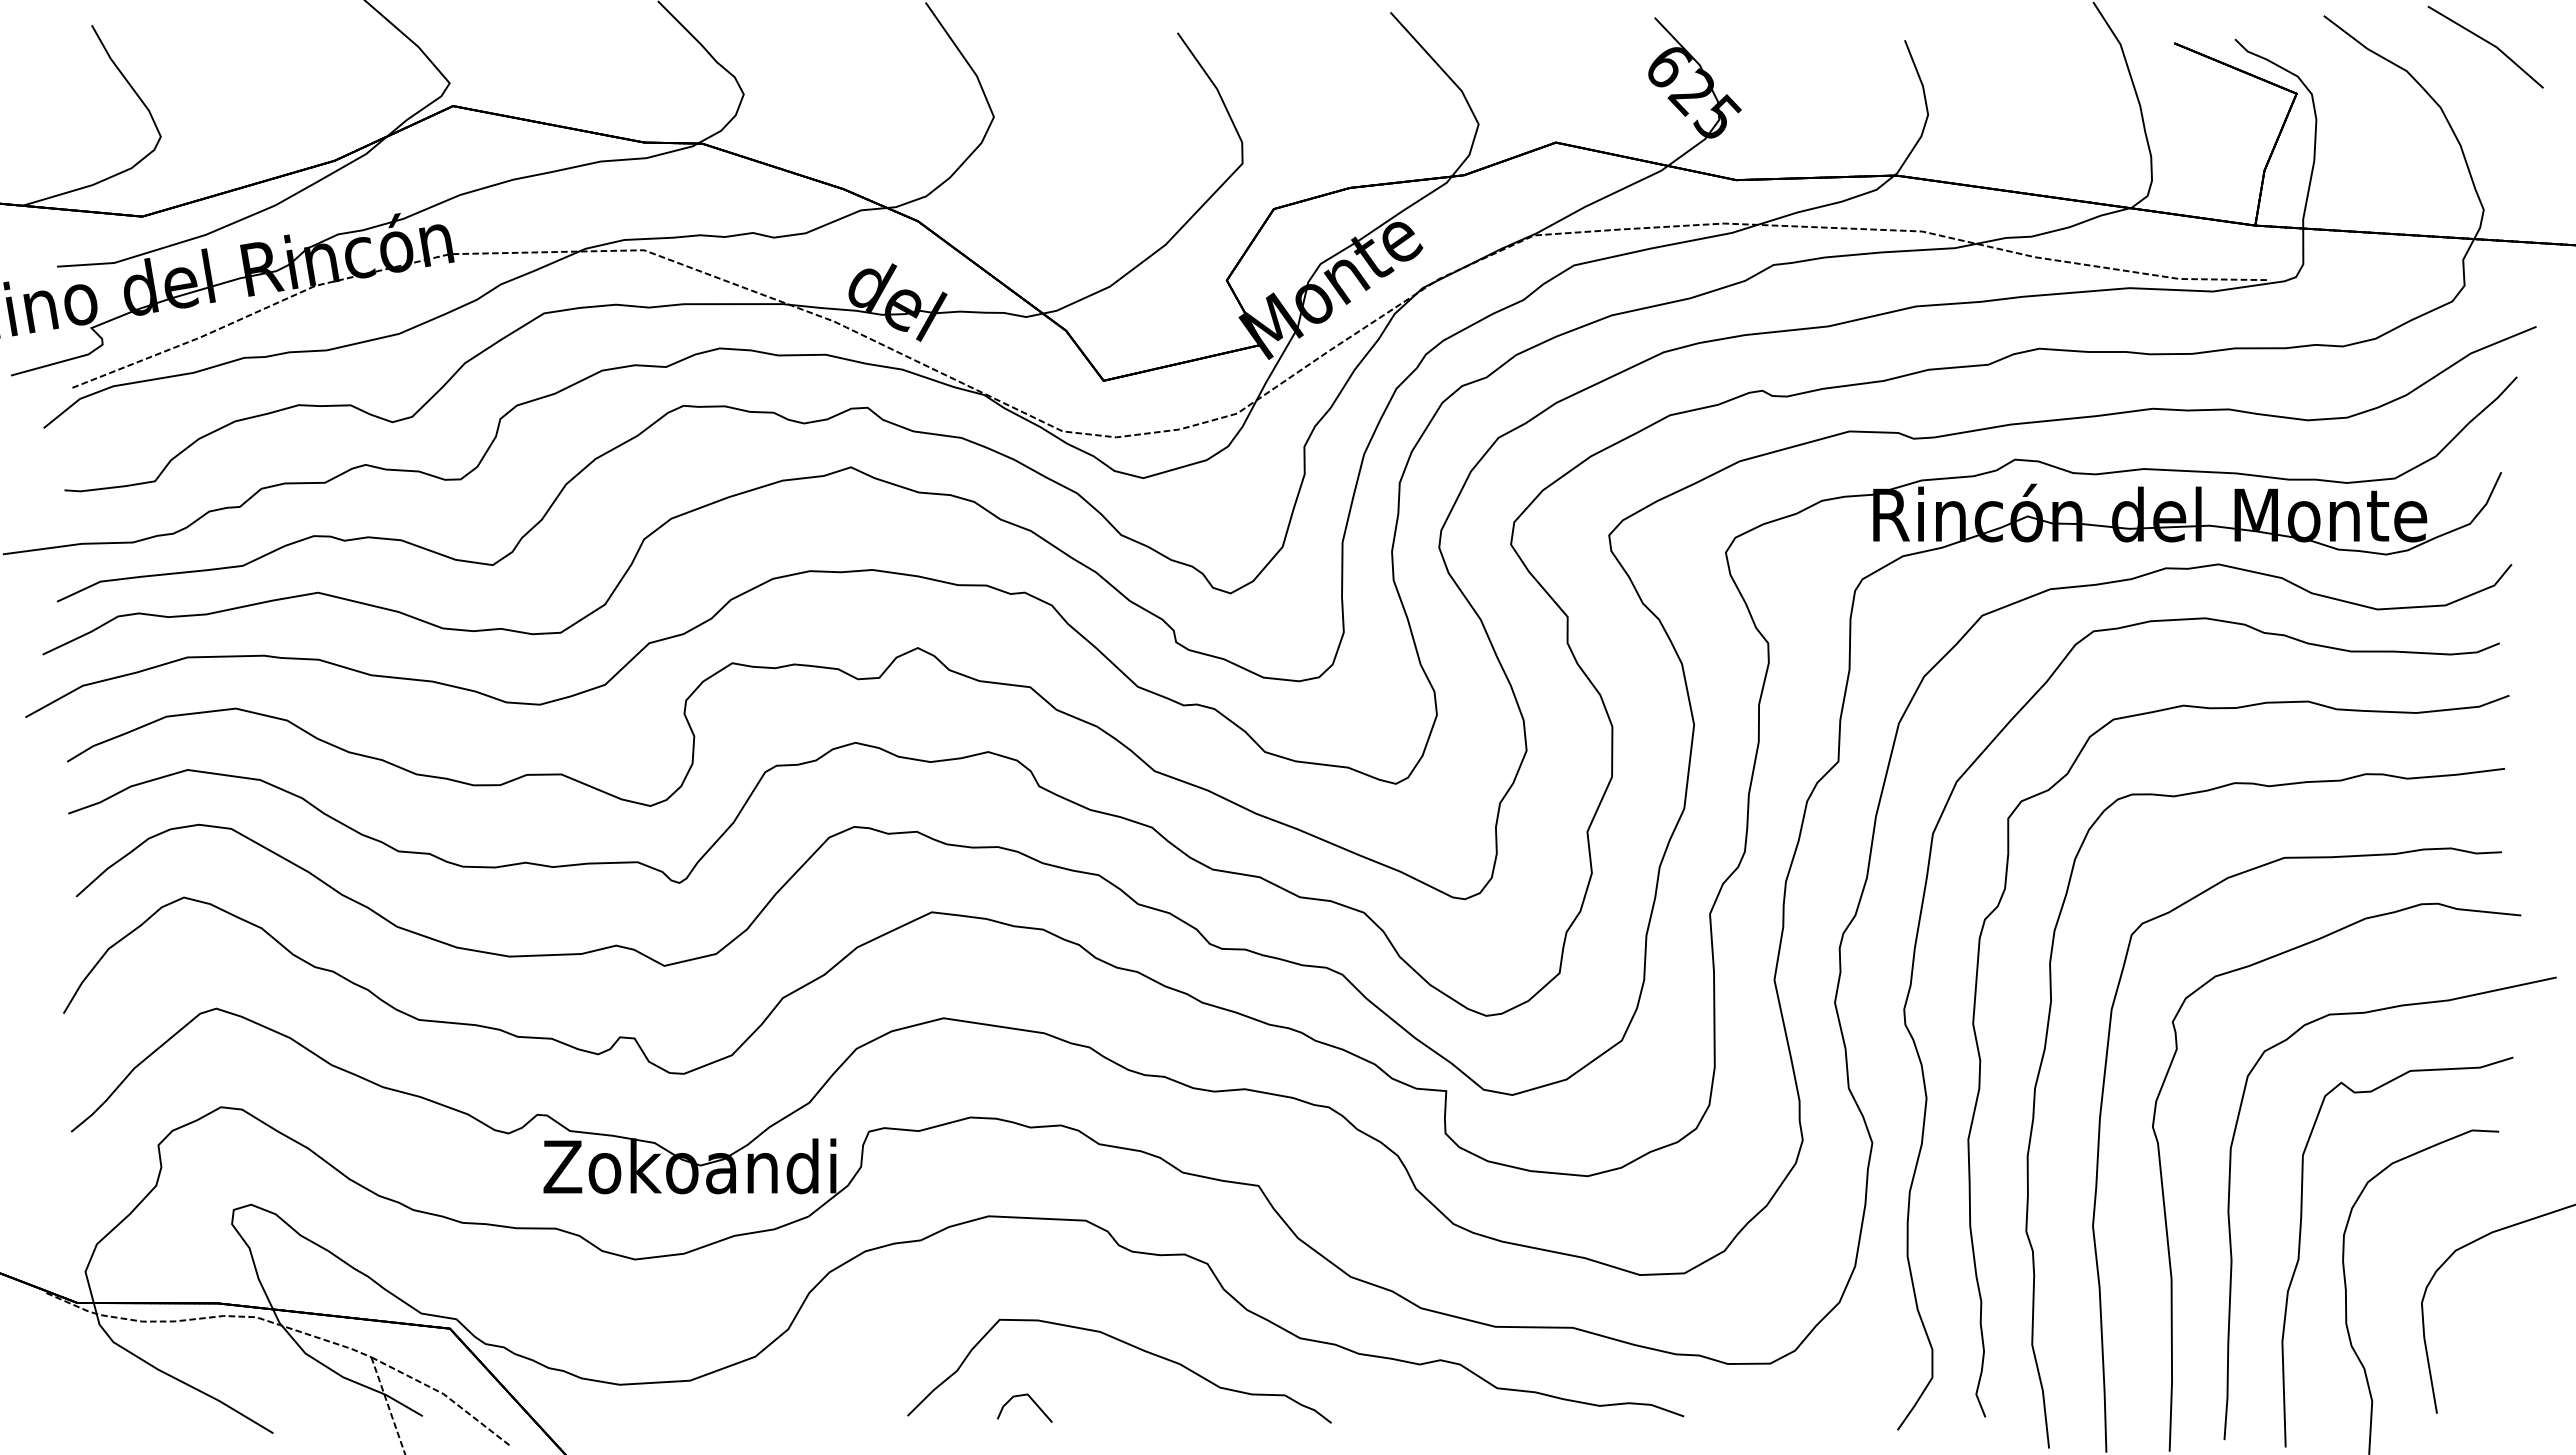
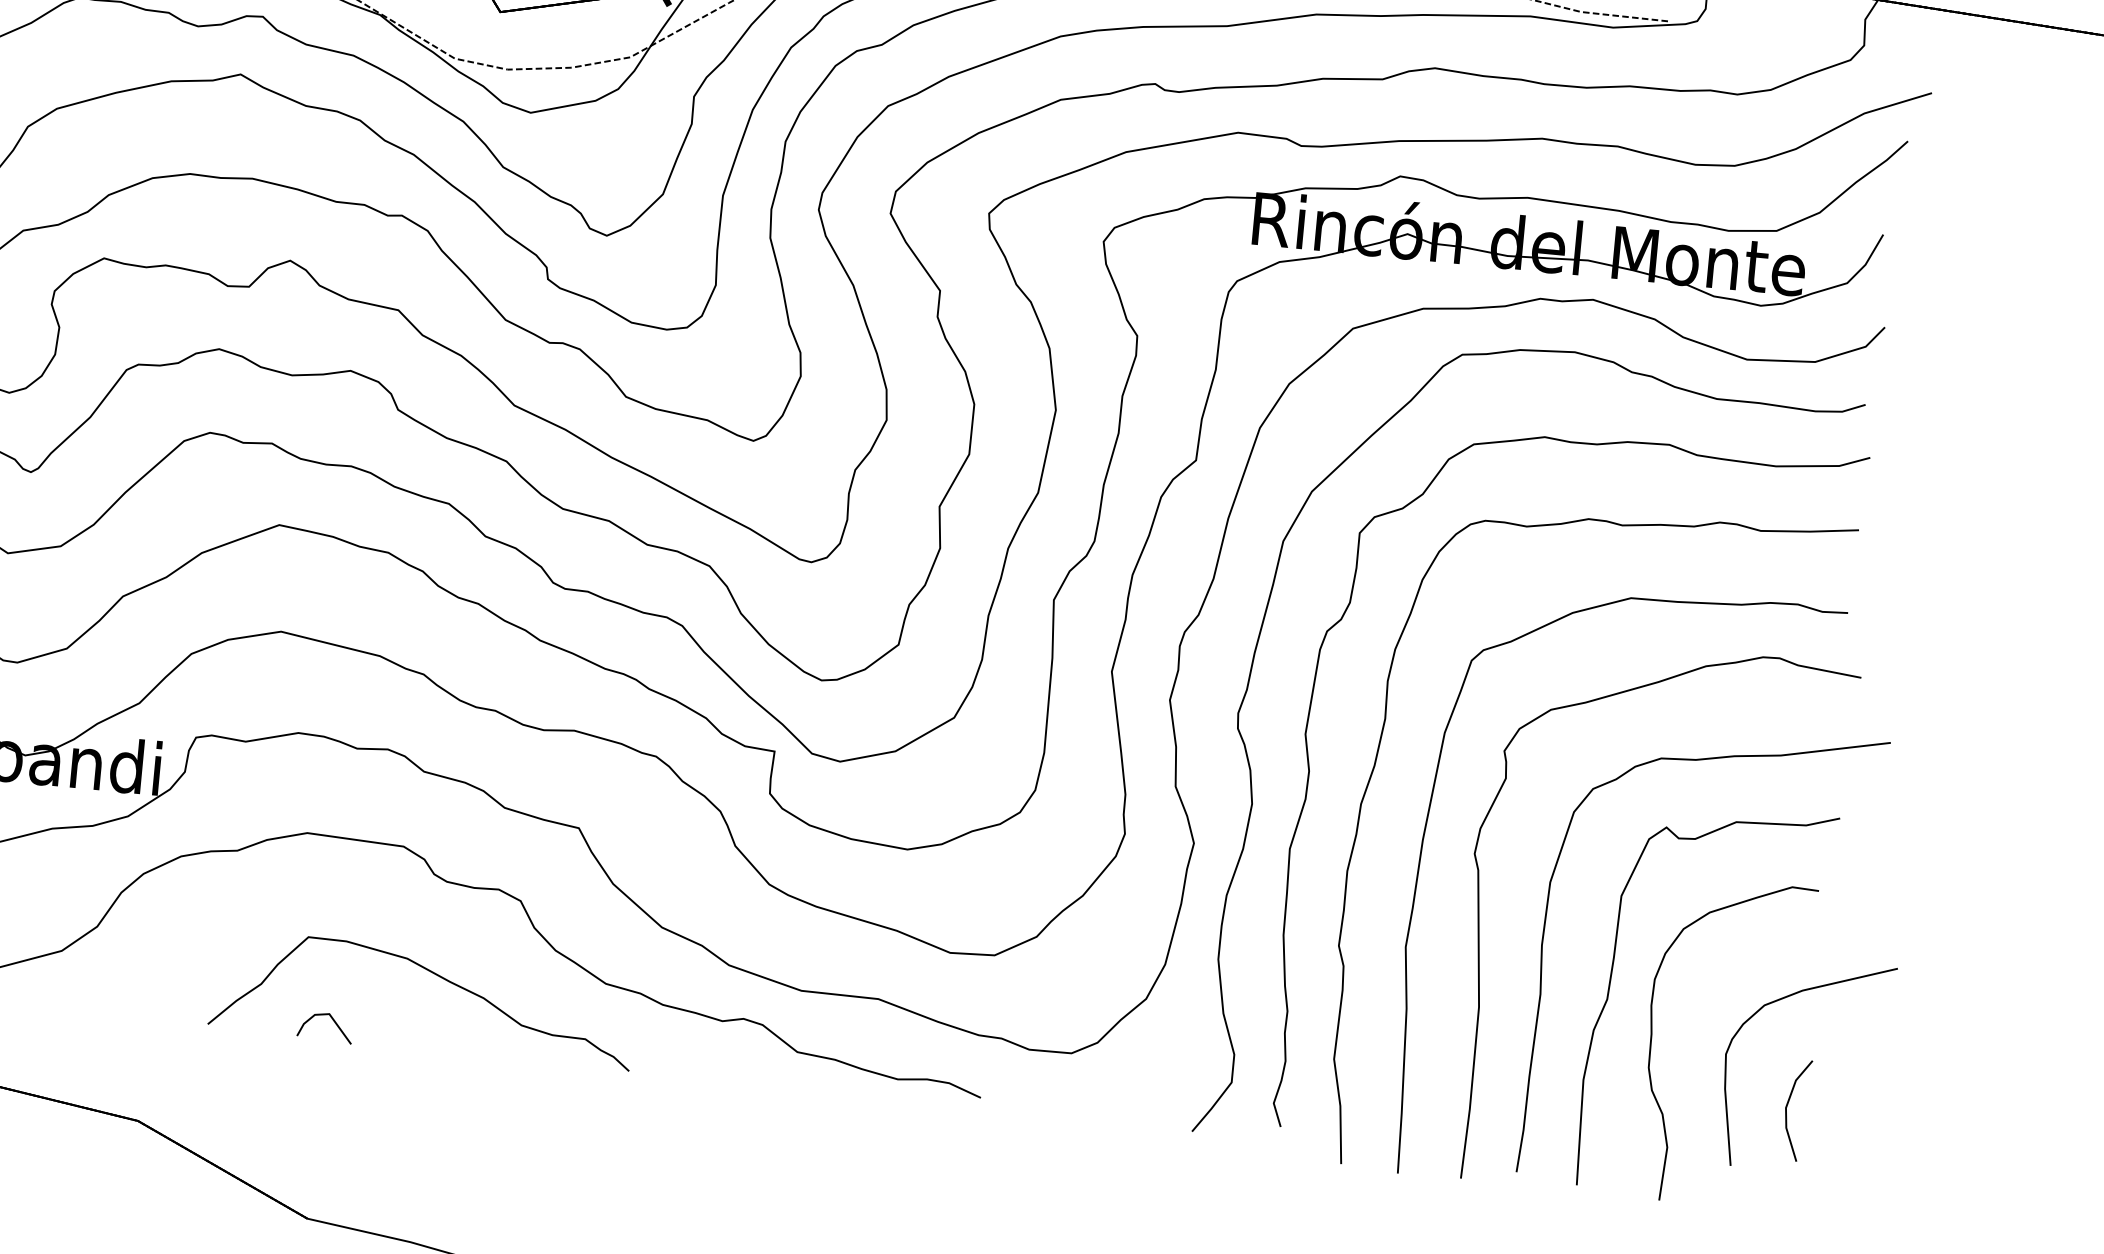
part: (2488, 1355) -> (1787, 1112), added

